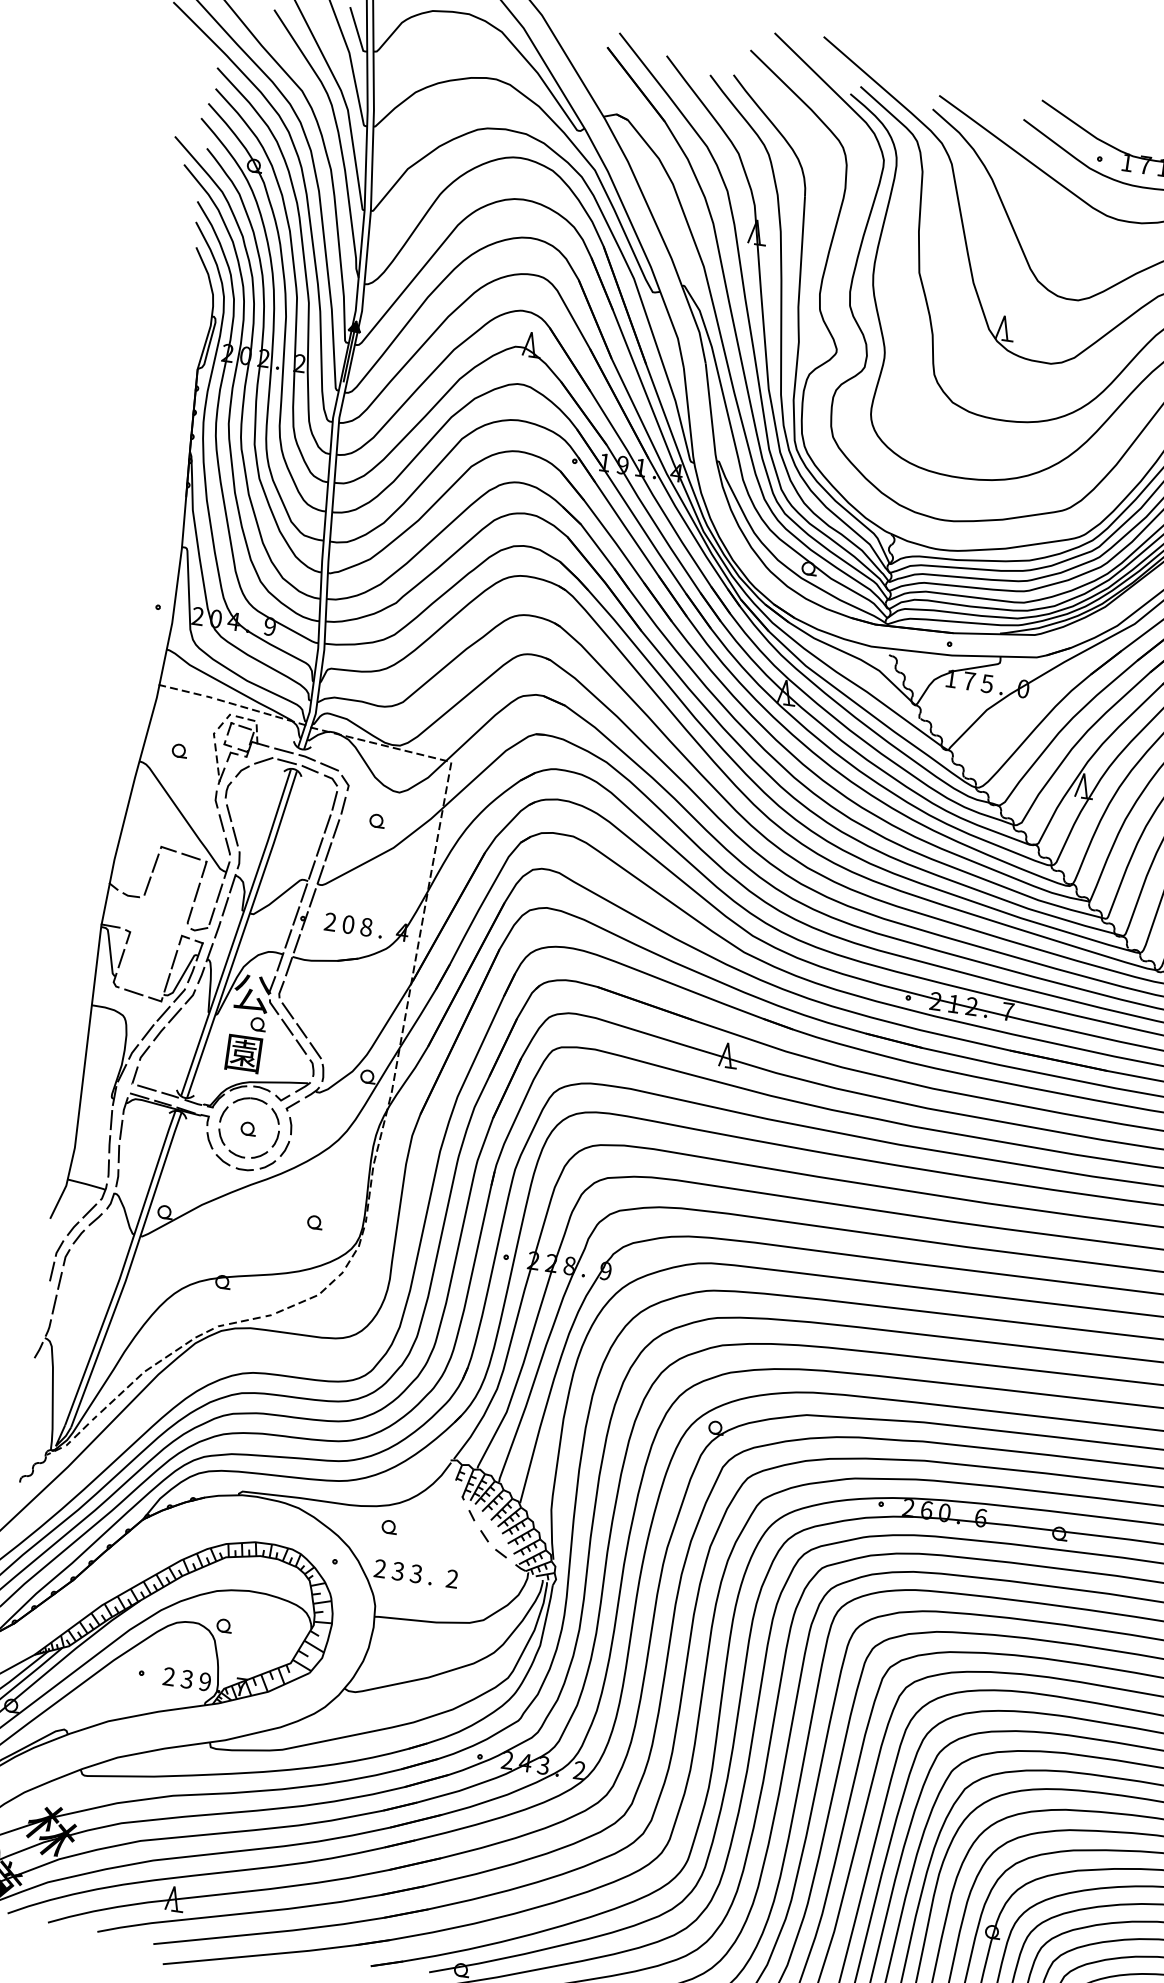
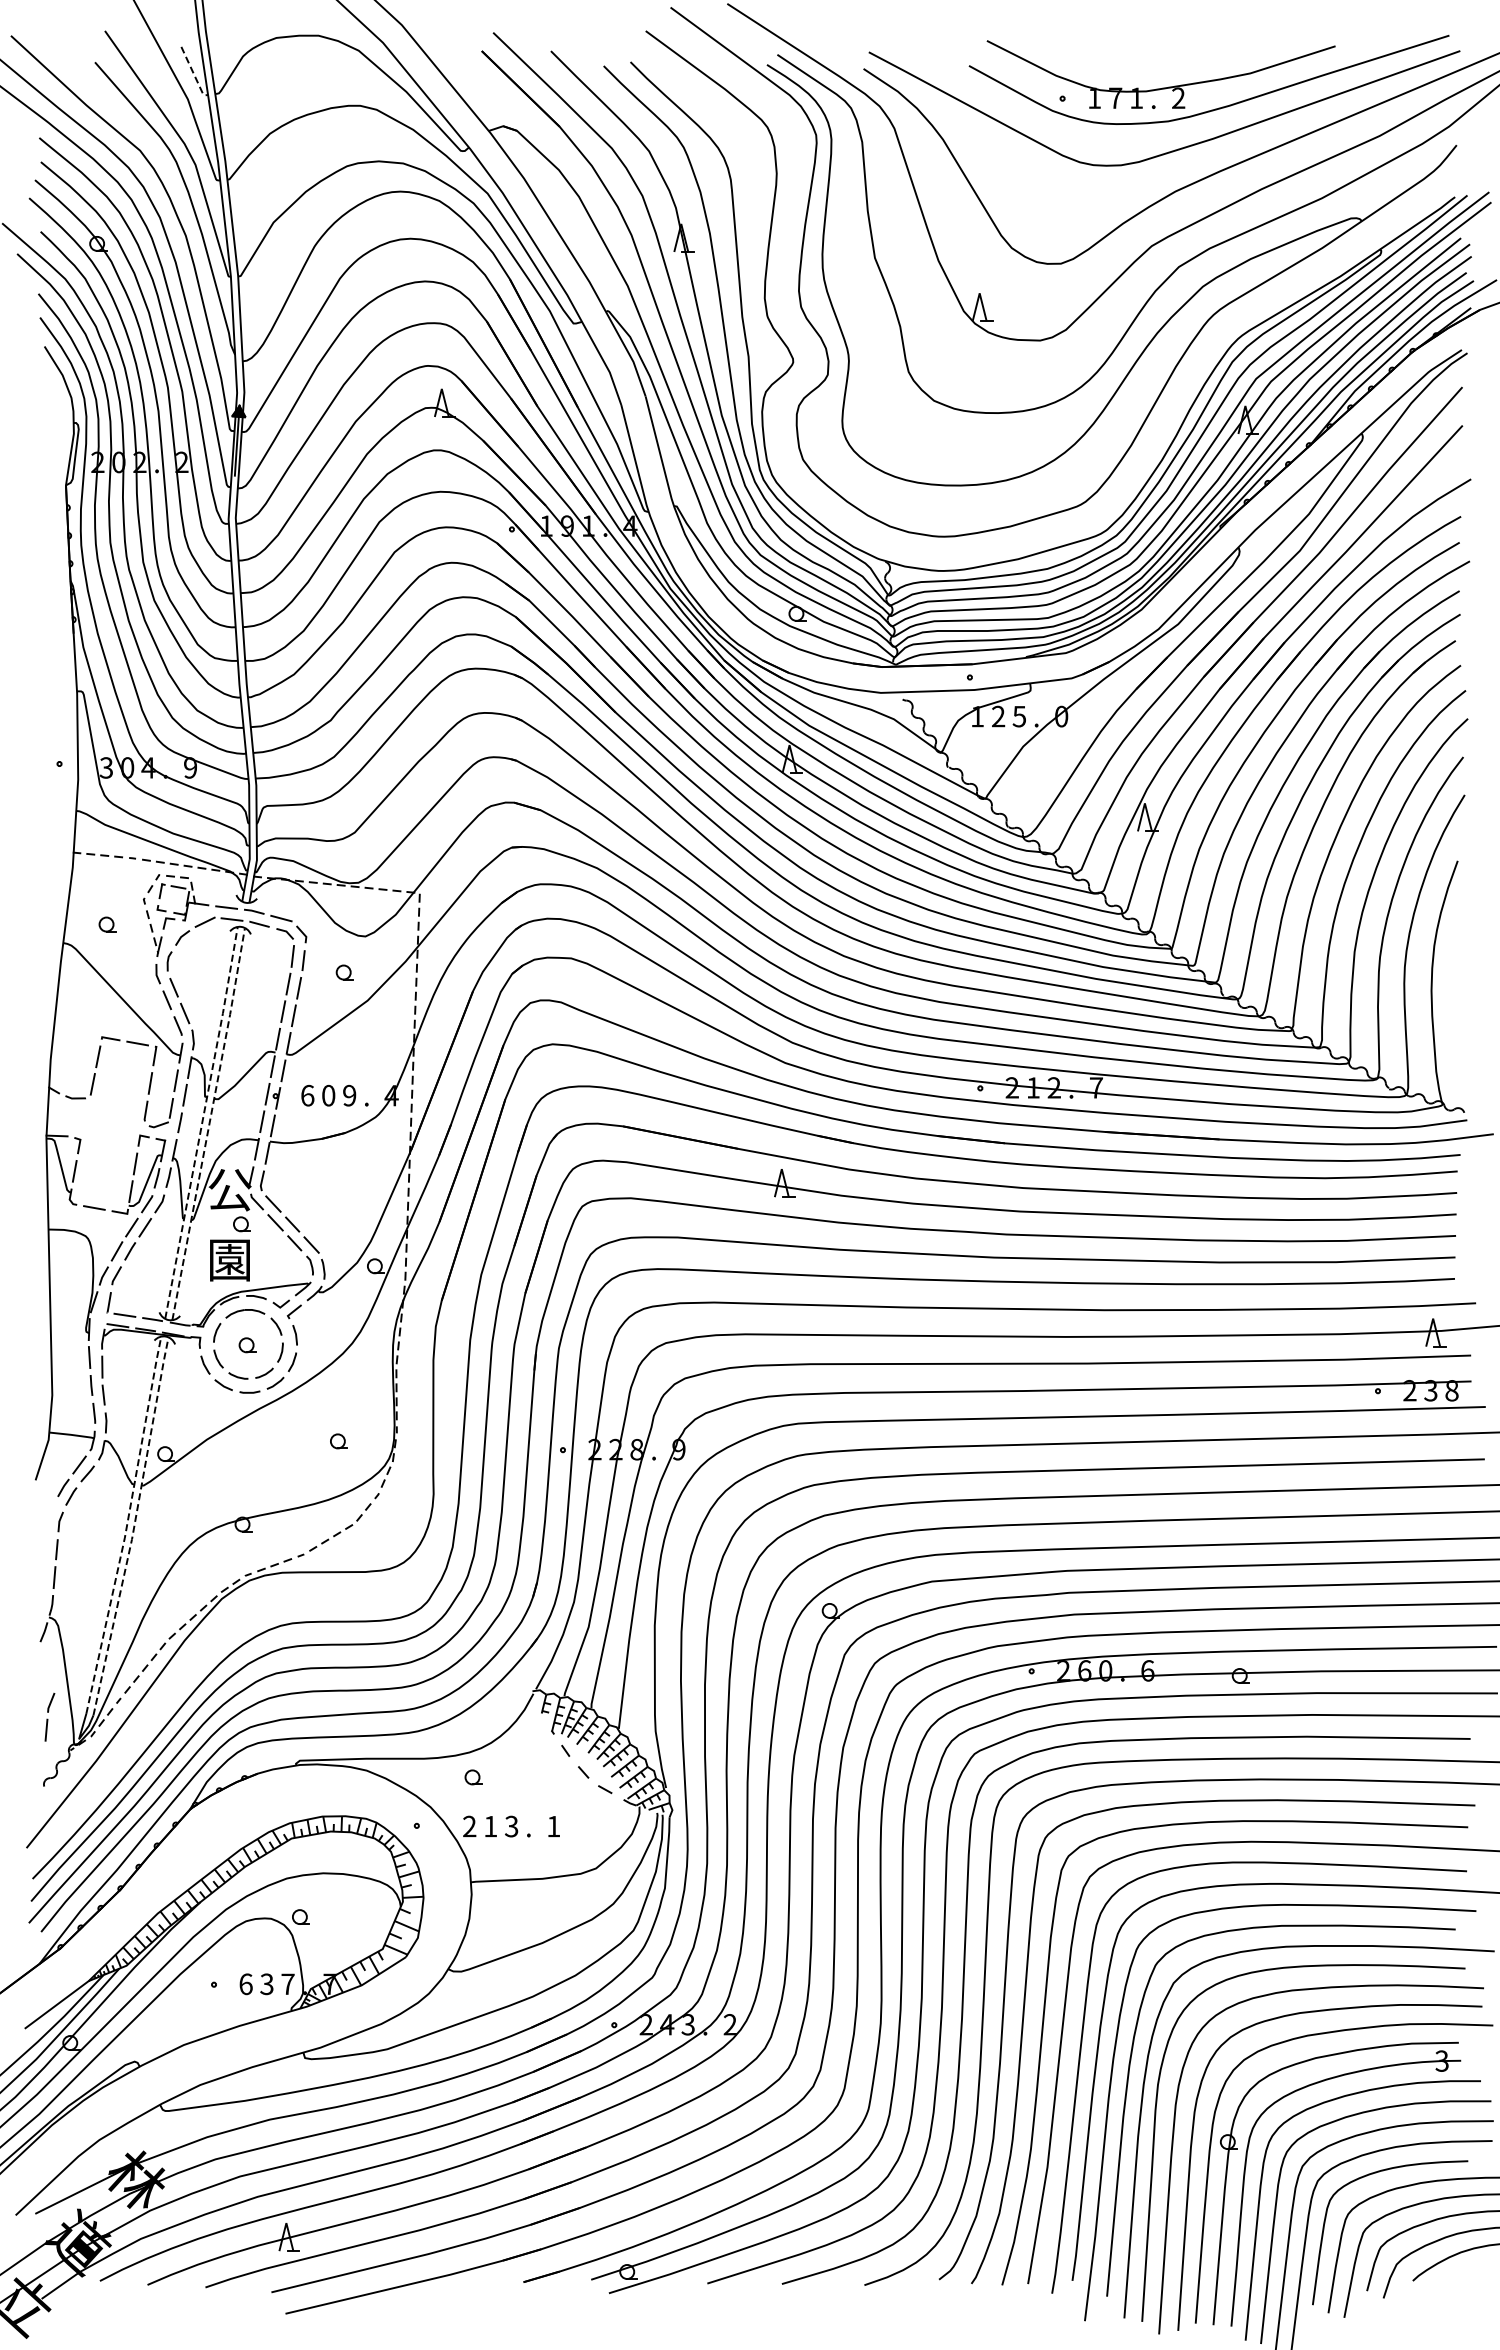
line: (358, 32) -> (194, 74), solid -> dashed
text: (198, 616) -> (106, 767), 2 -> 3
text: (969, 681) -> (998, 716), 7 -> 2
text: (330, 921) -> (307, 1095), 2 -> 6
text: (366, 927) -> (349, 1095), 8 -> 9
line: (237, 932) -> (202, 1122), solid -> dashed
line: (242, 933) -> (209, 1123), solid -> dashed
part: (56, 1260) -> (49, 1716), moved
line: (123, 1268) -> (127, 1525), solid -> dashed
line: (129, 1270) -> (134, 1526), solid -> dashed
text: (398, 1571) -> (490, 1826), 3 -> 1
text: (452, 1578) -> (553, 1825), 2 -> 1
text: (168, 1676) -> (245, 1984), 2 -> 6
text: (204, 1682) -> (287, 1984), 9 -> 7

